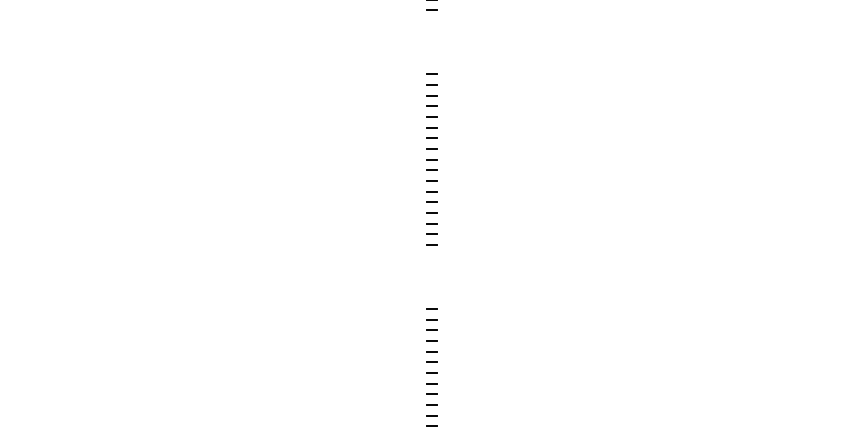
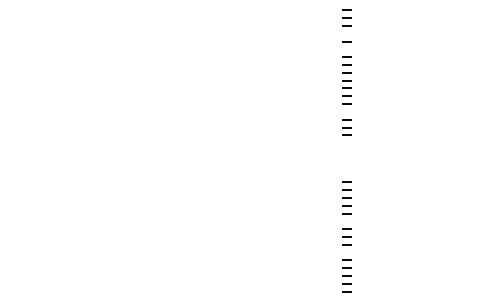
line: (431, 105) -> (346, 33), removed
line: (431, 127) -> (346, 49), removed
line: (431, 212) -> (346, 111), removed
line: (431, 361) -> (346, 220), removed
line: (431, 404) -> (346, 252), removed

